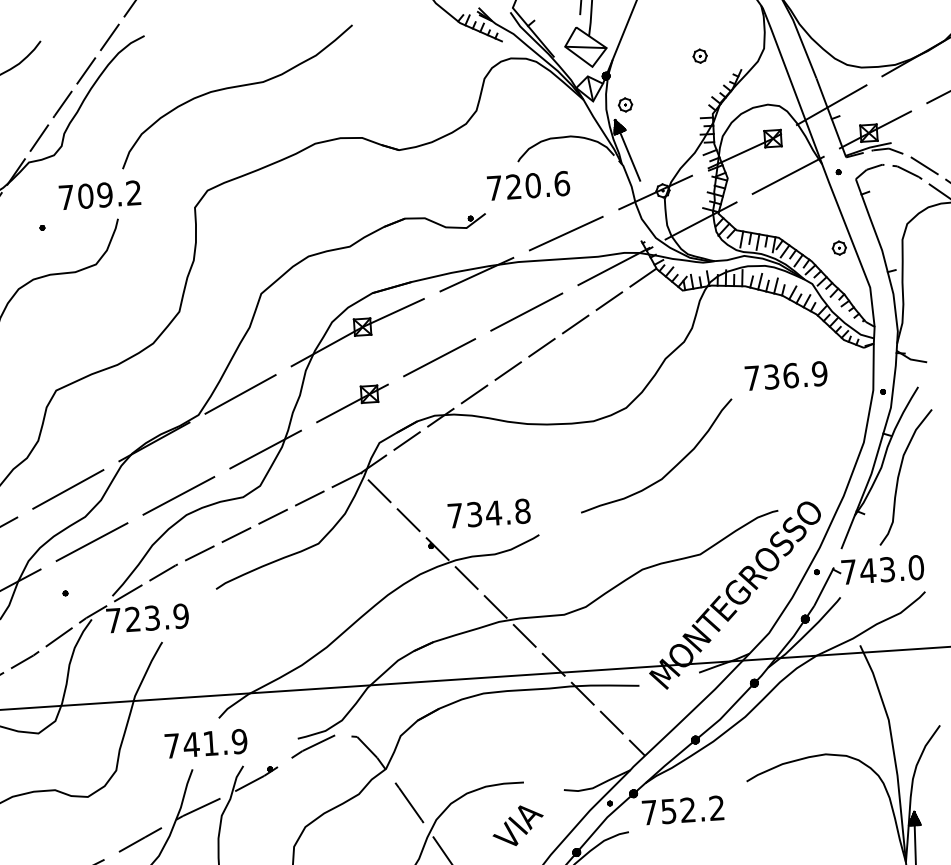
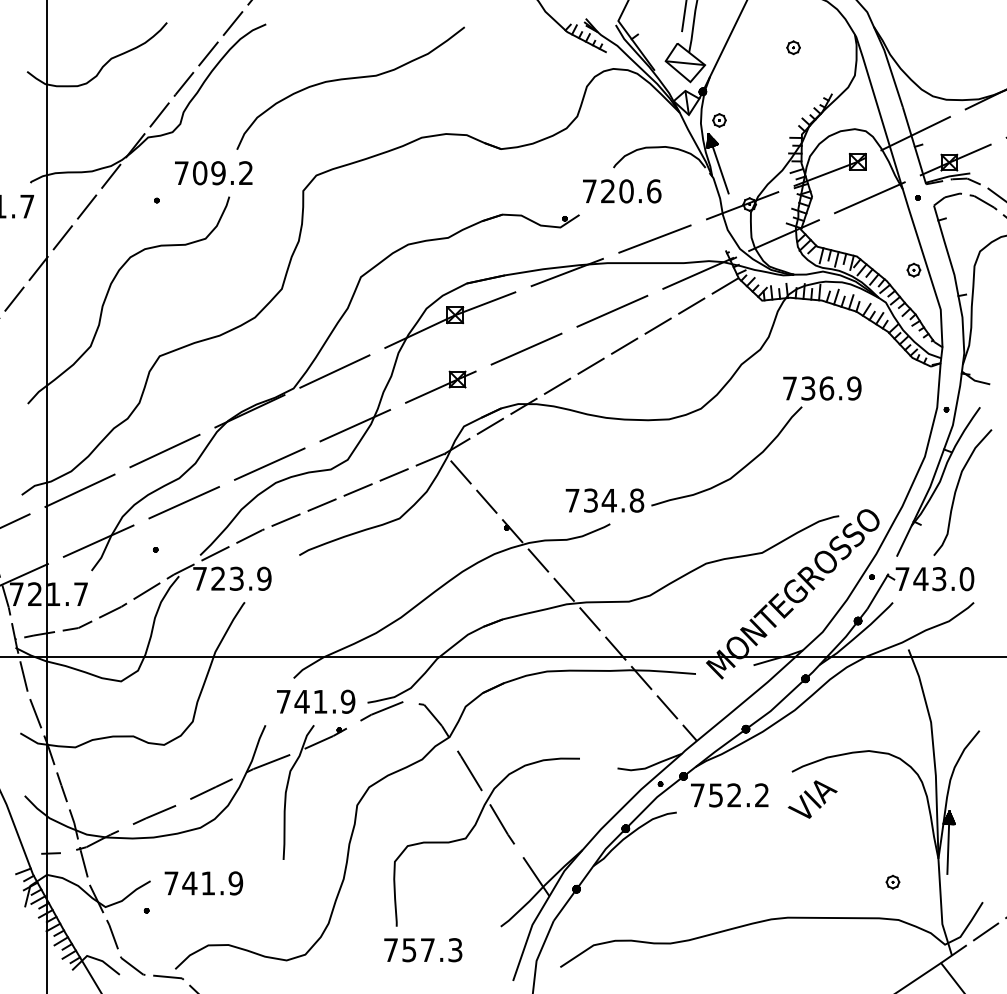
part: (700, 55) -> (793, 47), moved
text: (786, 375) -> (822, 388), moved
text: (488, 513) -> (604, 500), moved
text: (206, 743) -> (316, 701), moved
text: (517, 825) -> (812, 799), moved

